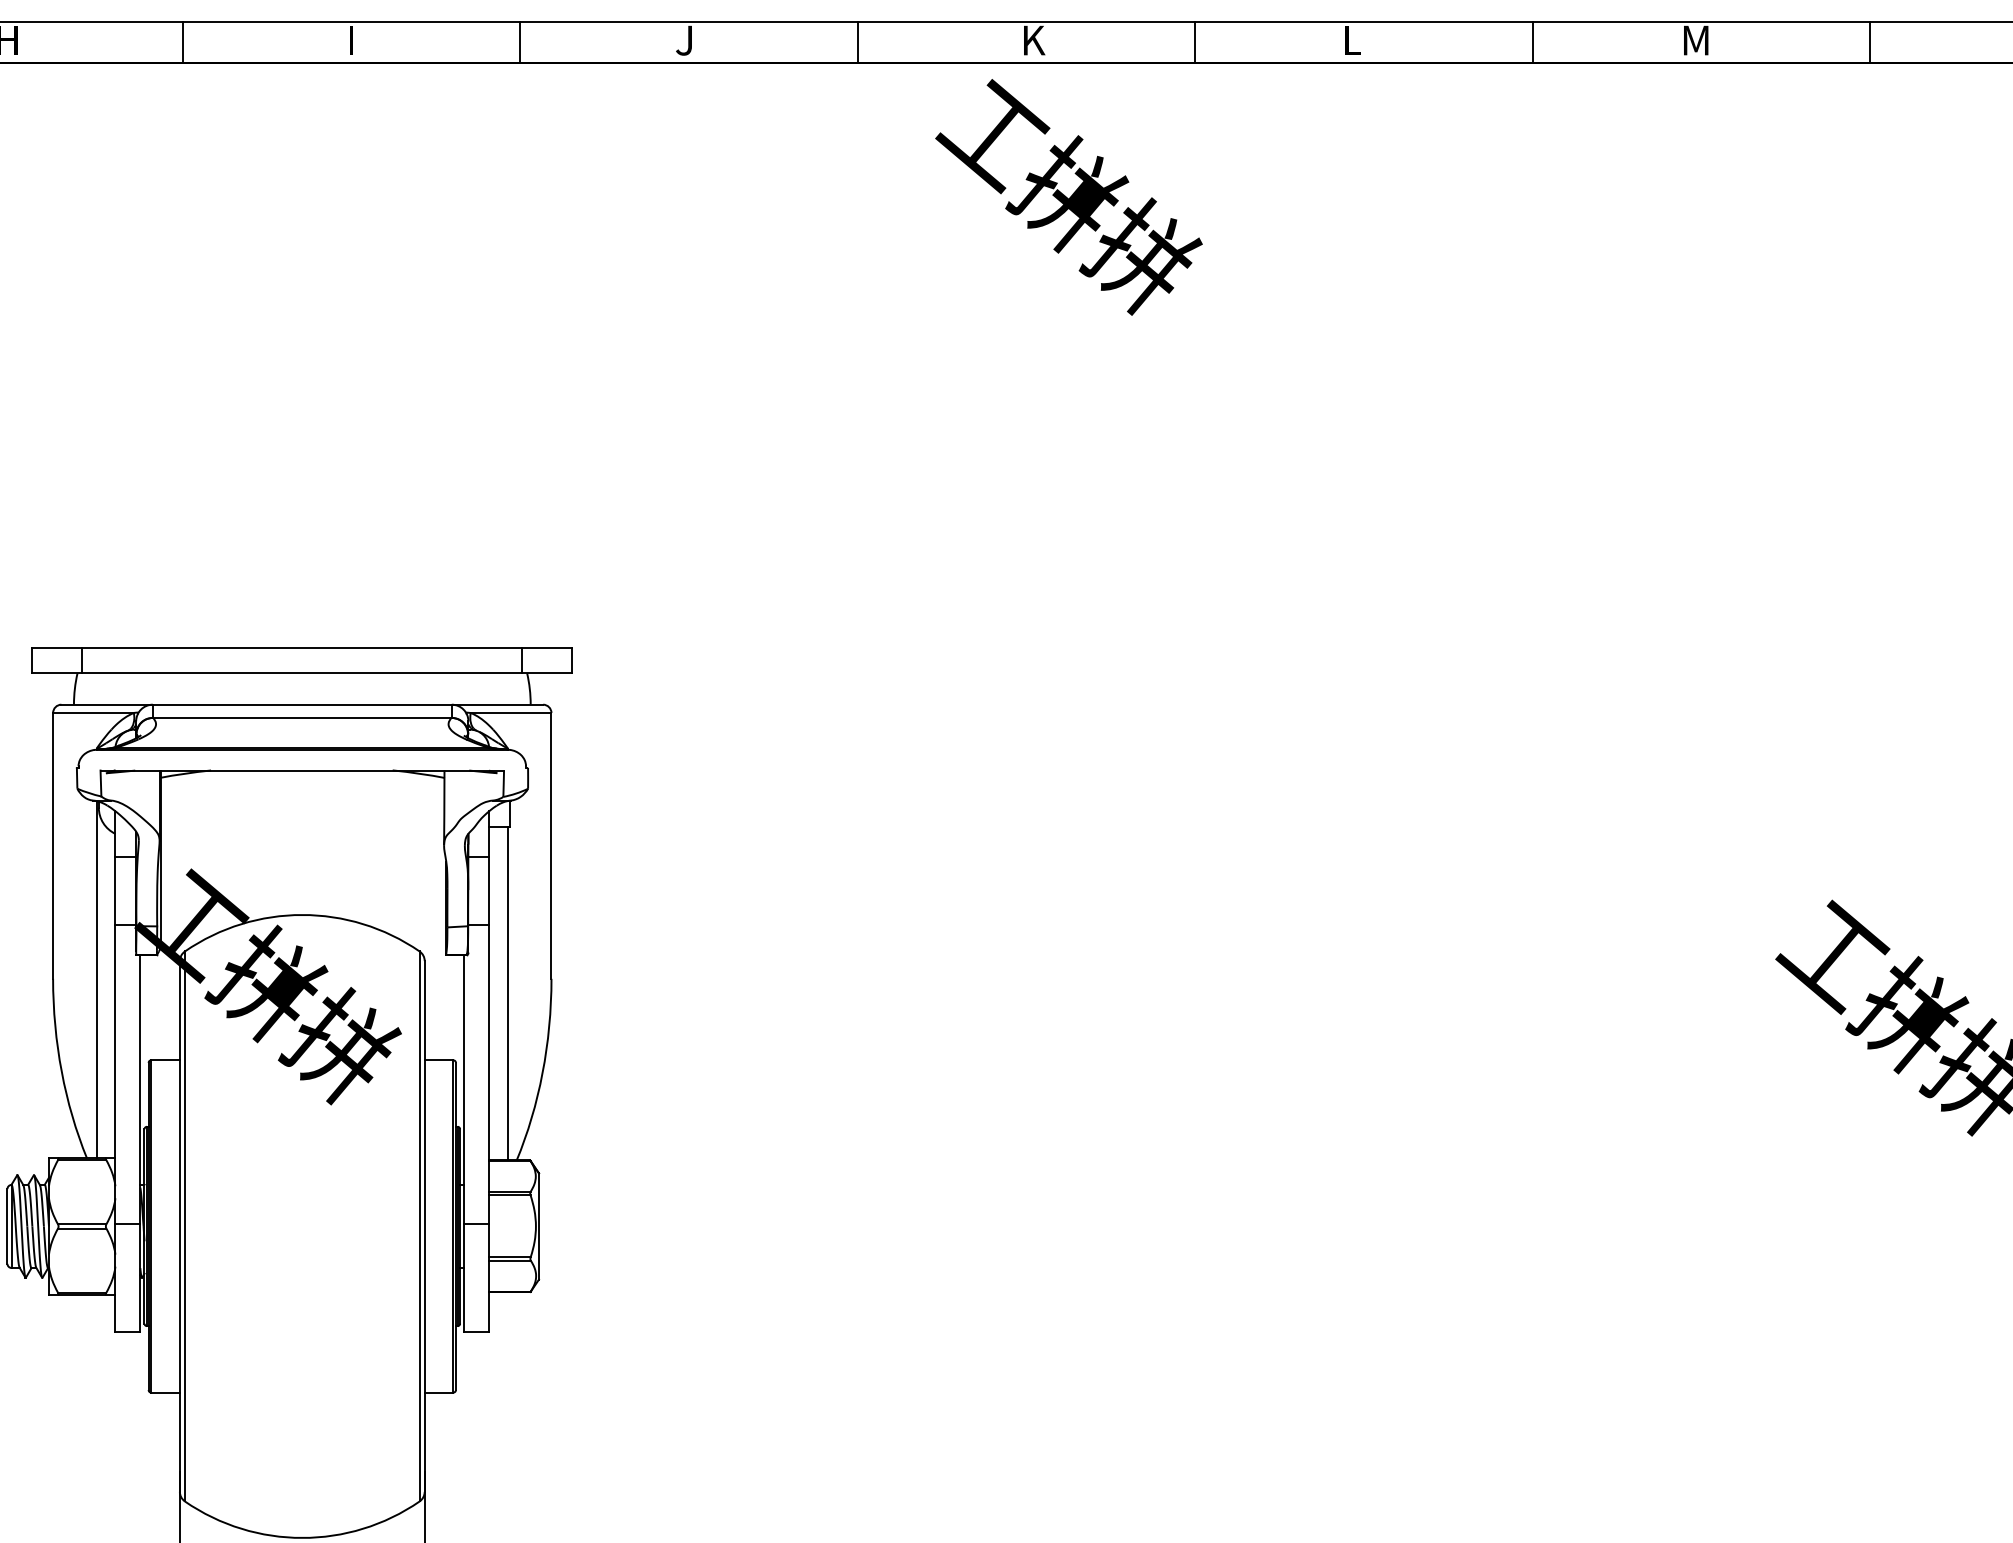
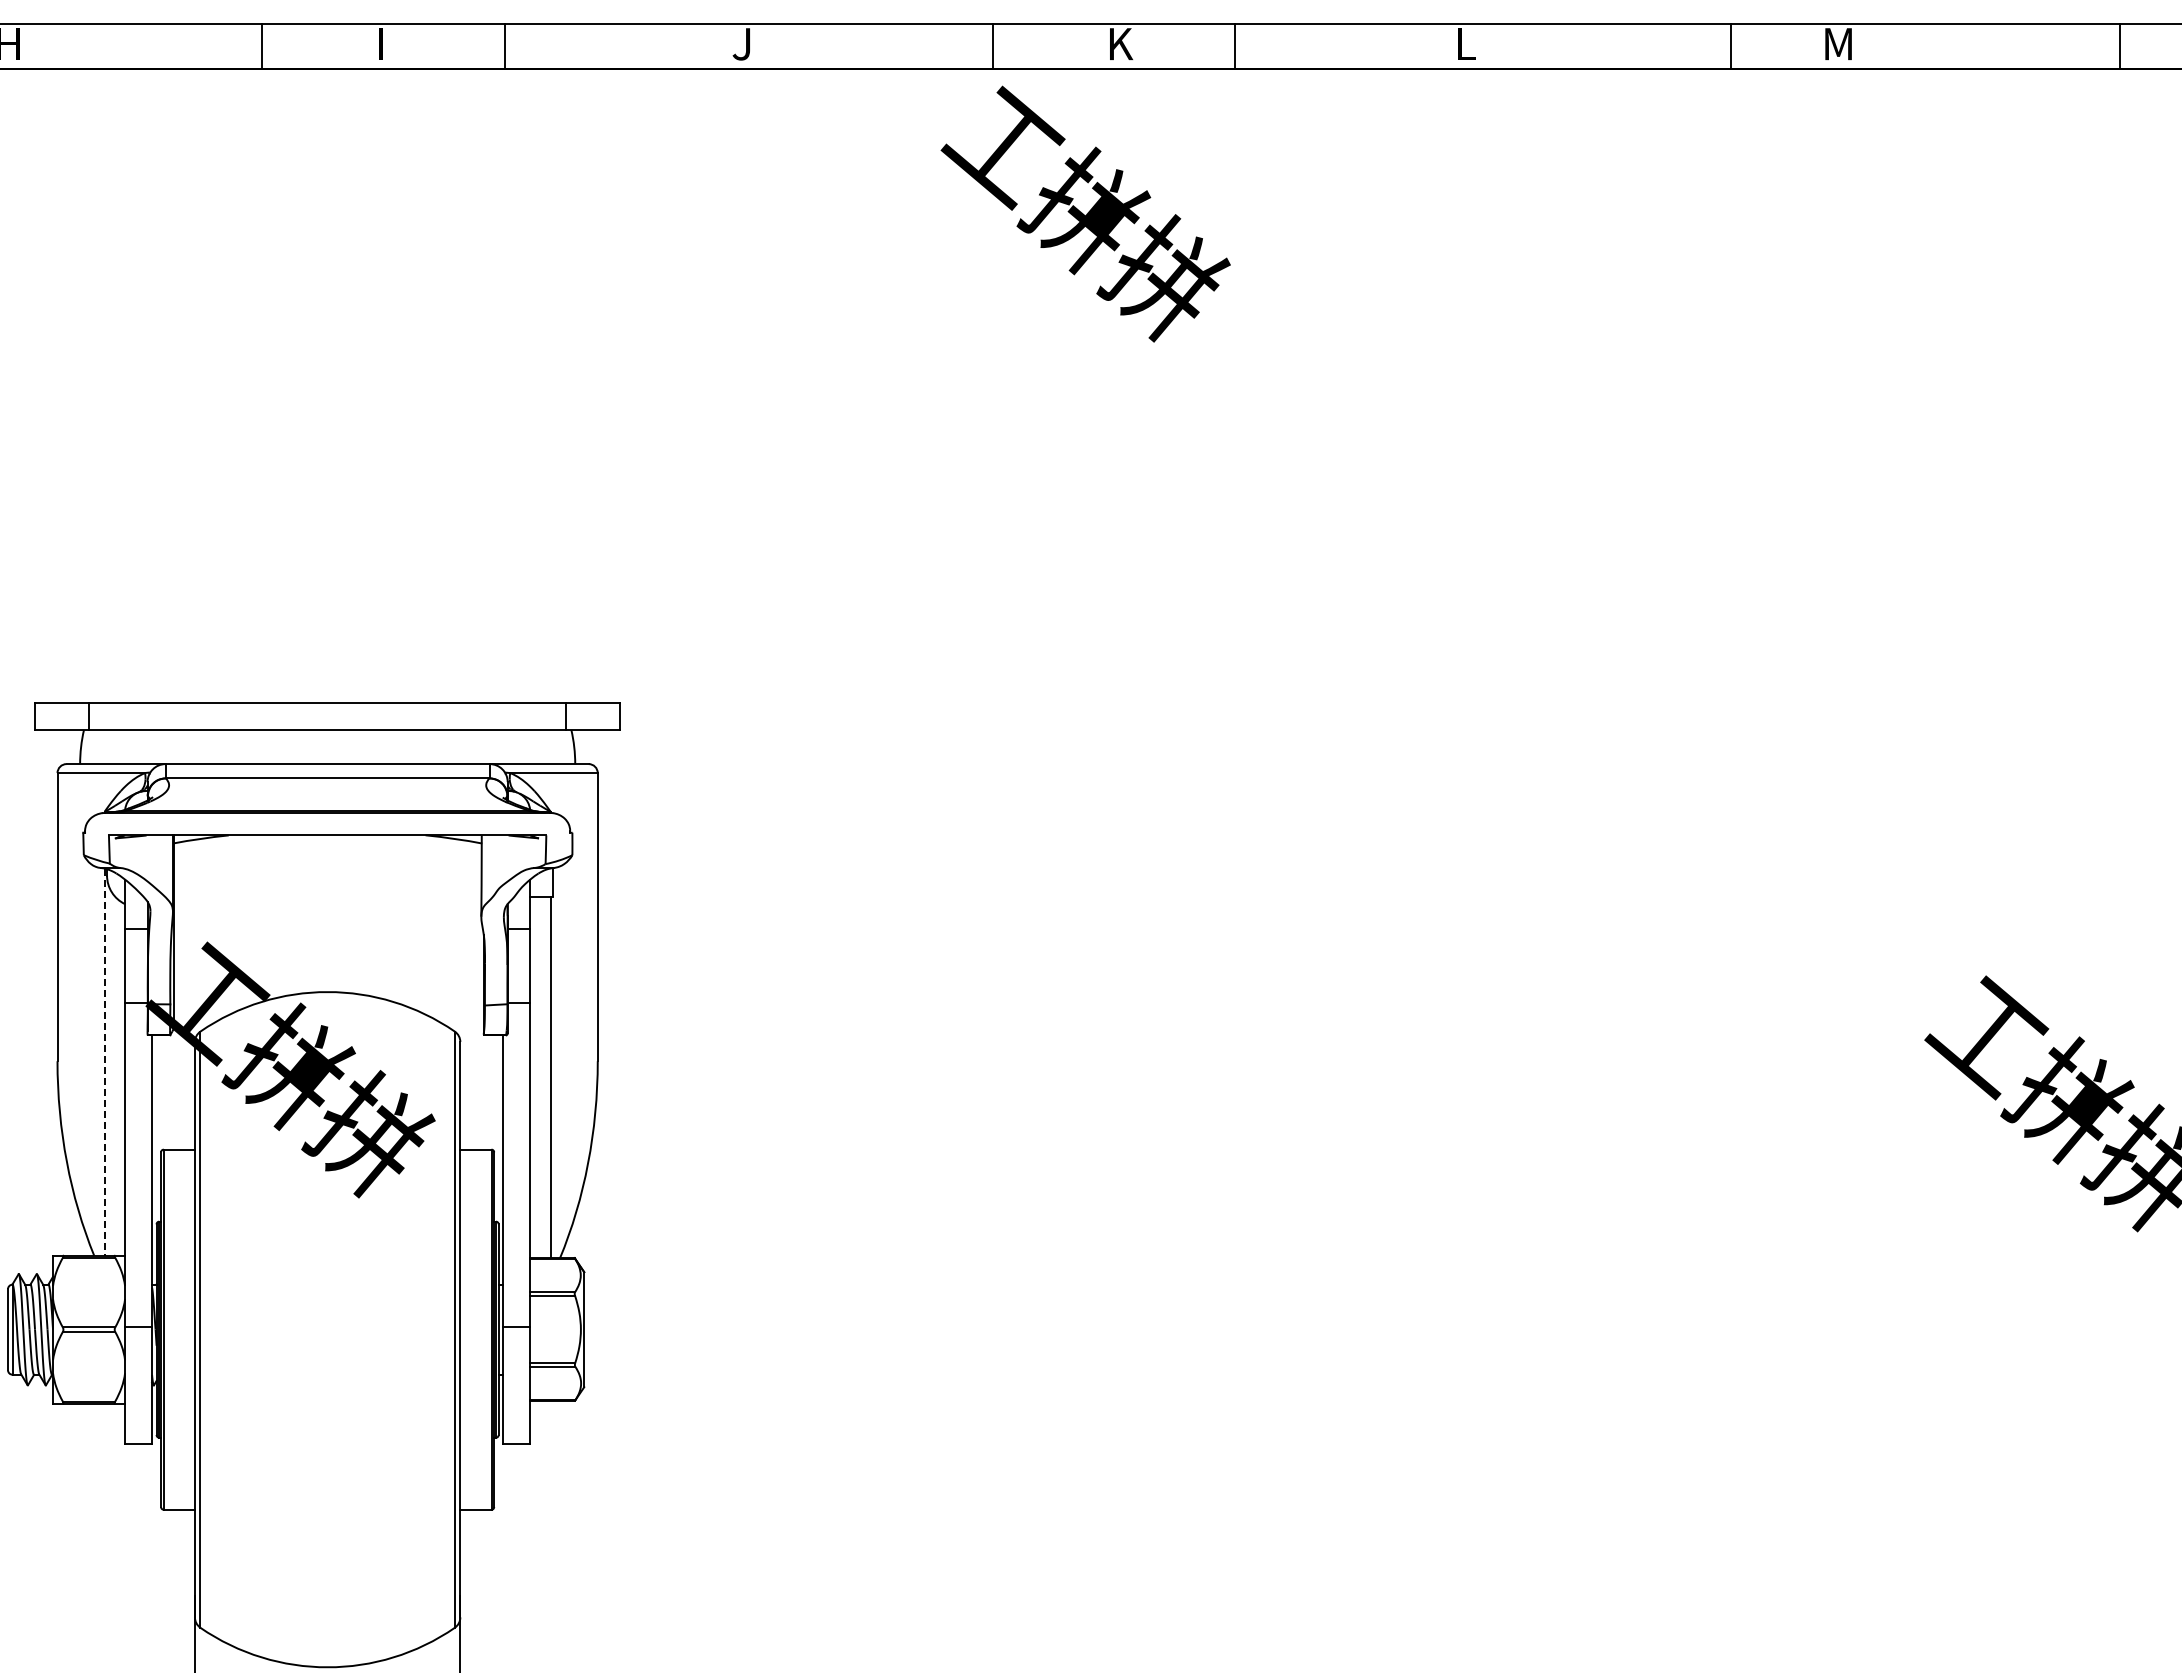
line: (183, 42) -> (262, 46), moved
line: (520, 42) -> (505, 46), moved
line: (857, 42) -> (992, 46), moved
line: (1195, 42) -> (1234, 46), moved
line: (1532, 42) -> (1731, 46), moved
line: (1870, 42) -> (2120, 46), moved
text: (1068, 196) -> (1085, 213), moved
line: (96, 979) -> (104, 1062), solid -> dashed

